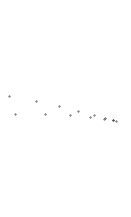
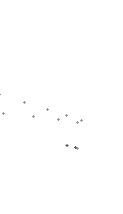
part: (110, 119) -> (72, 146), moved

